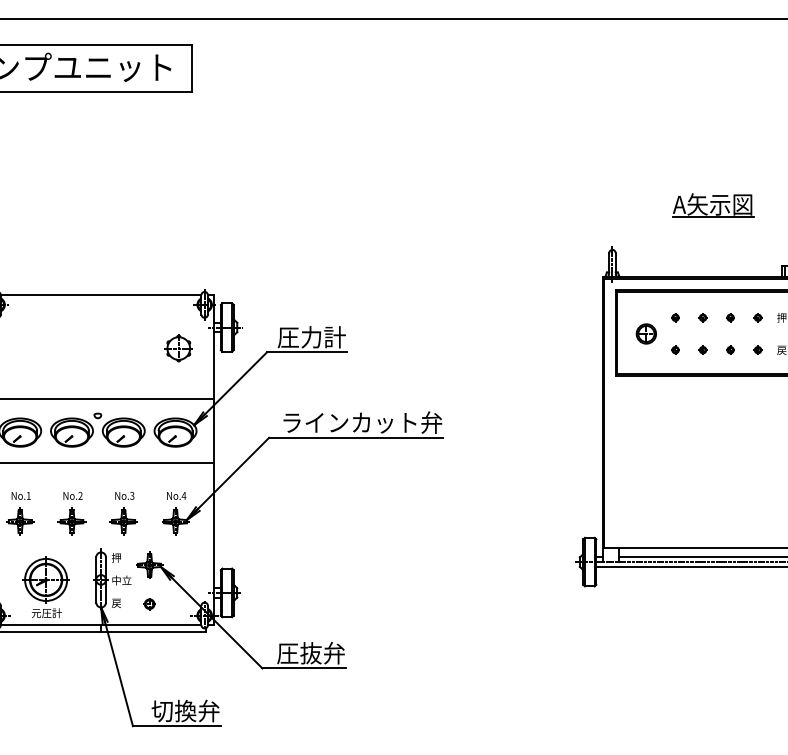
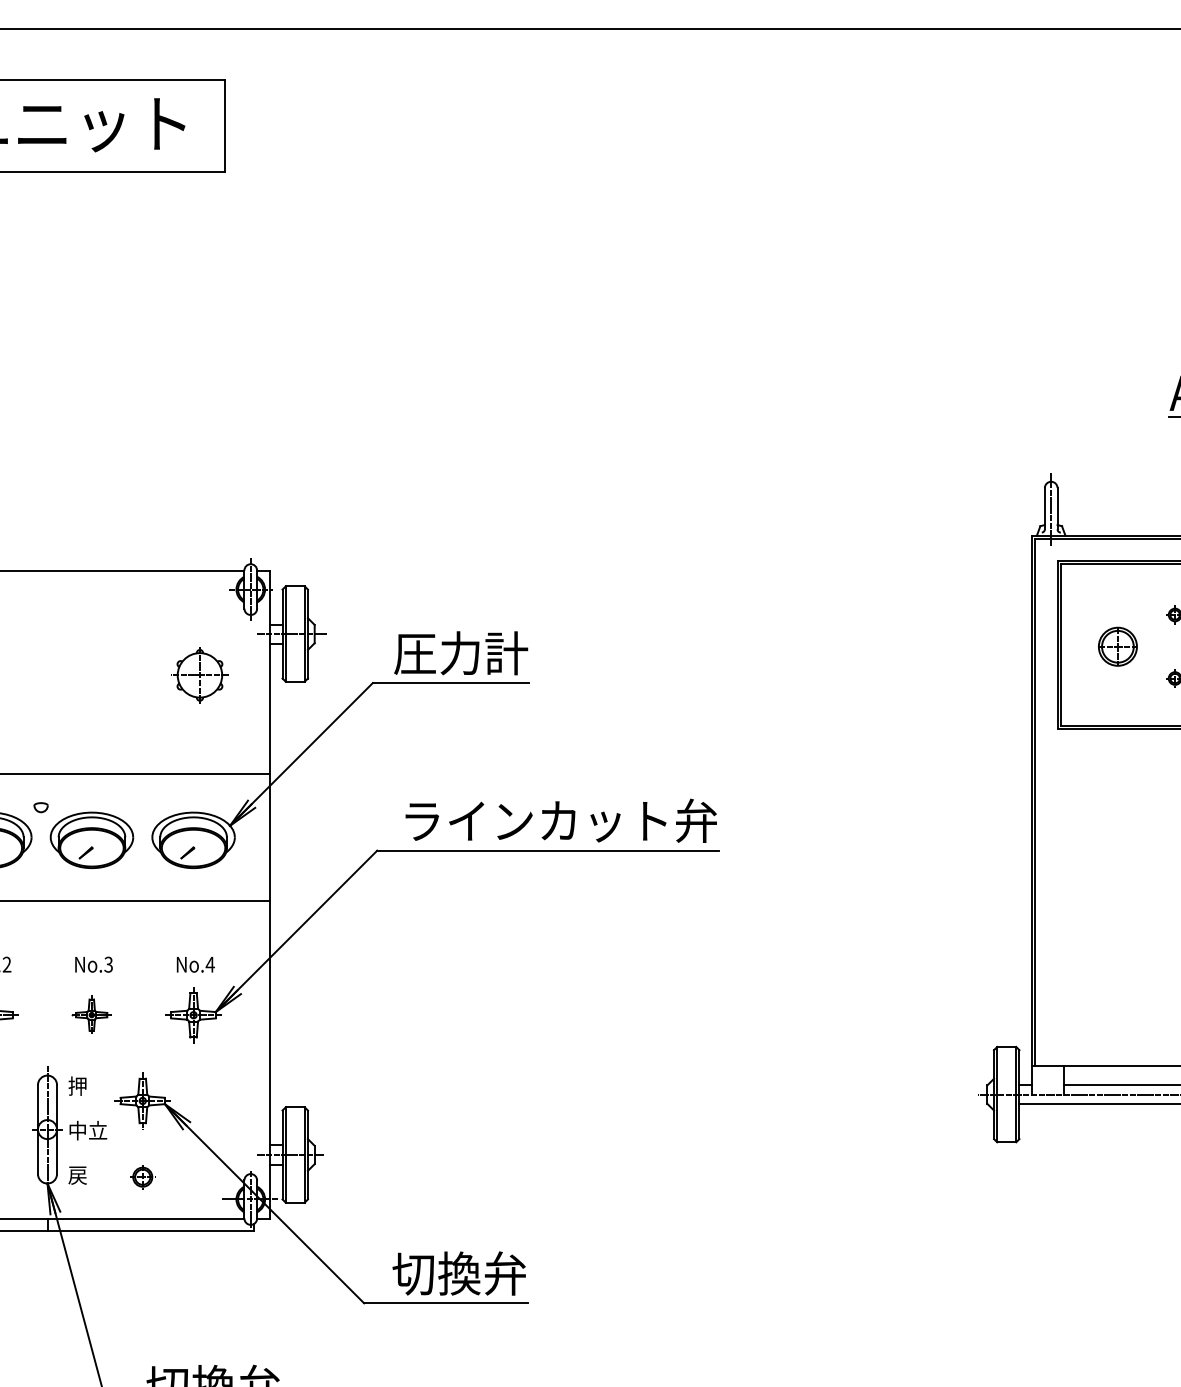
part: (123, 521) -> (91, 1014), size x0.7
text: (299, 653) -> (436, 1273), 圧抜弁 -> 切換弁

